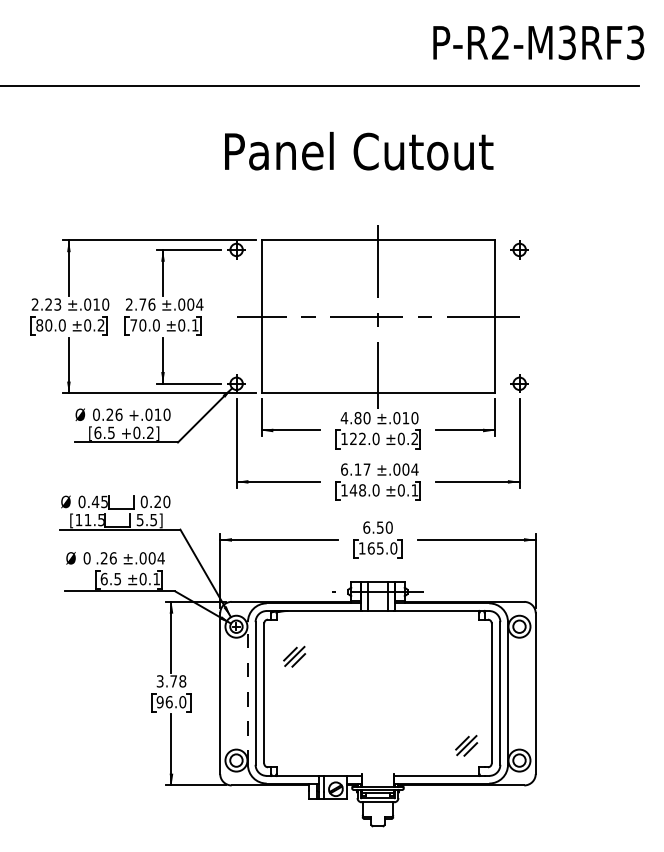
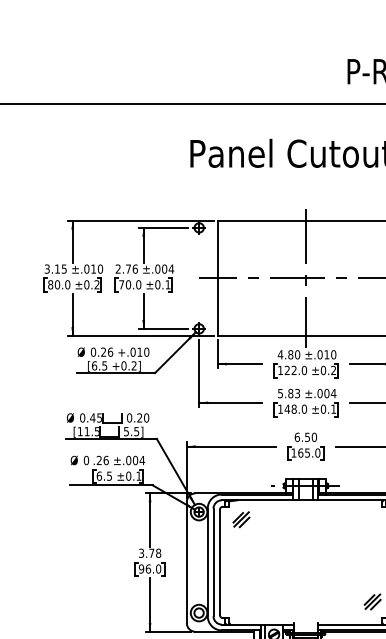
text: (46, 304) -> (55, 269), 2.23 -> 3.15
text: (355, 469) -> (288, 393), 6.17 -> 5.83
part: (294, 656) -> (241, 519), moved
line: (247, 692) -> (207, 561), dashed -> solid

